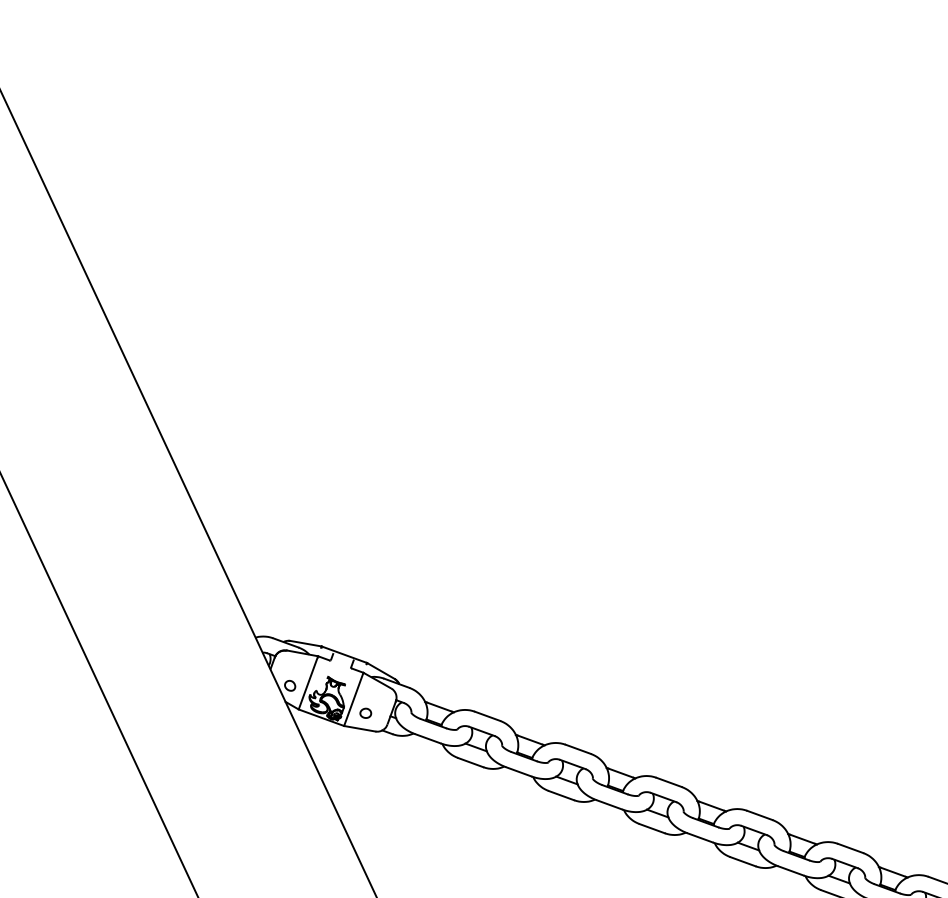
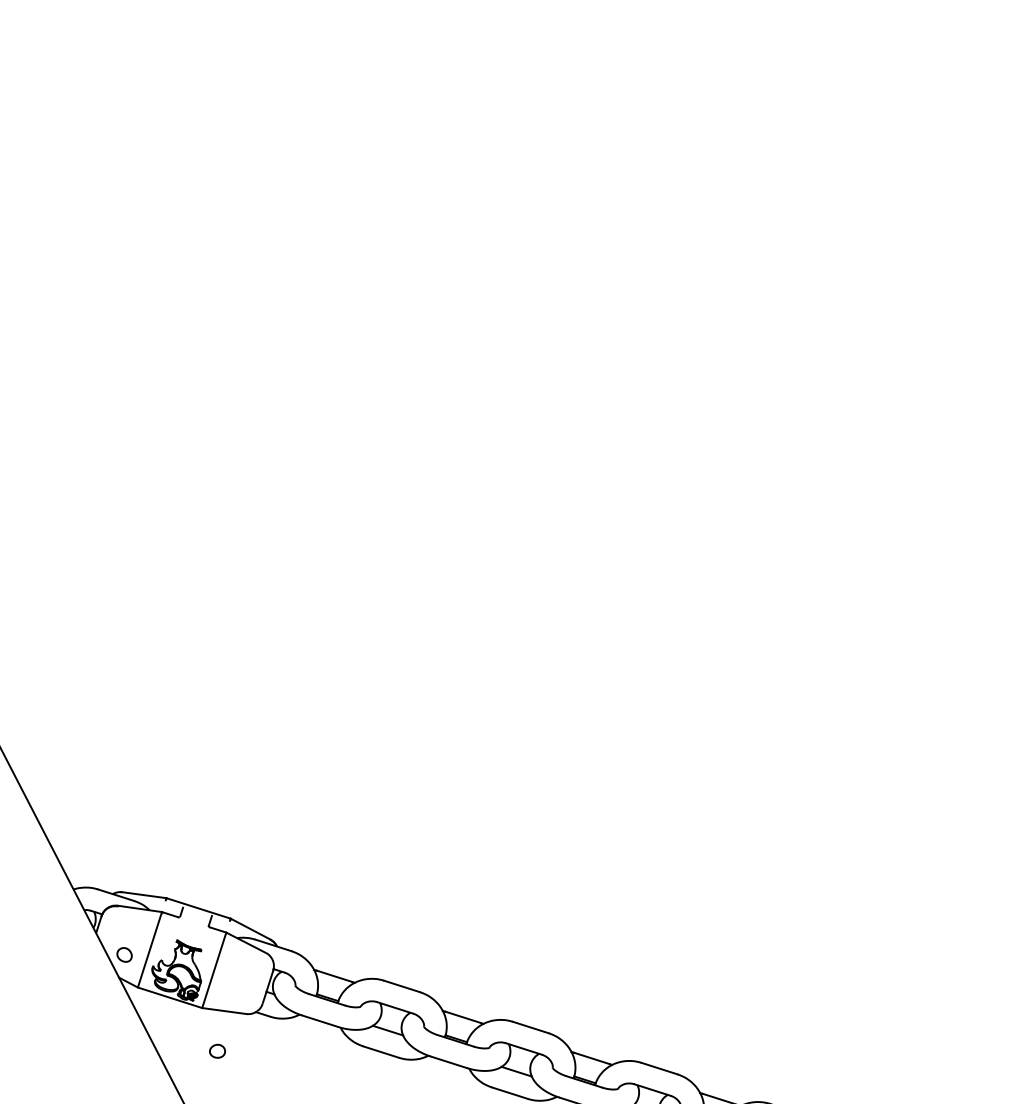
part: (365, 712) -> (217, 1050), moved

